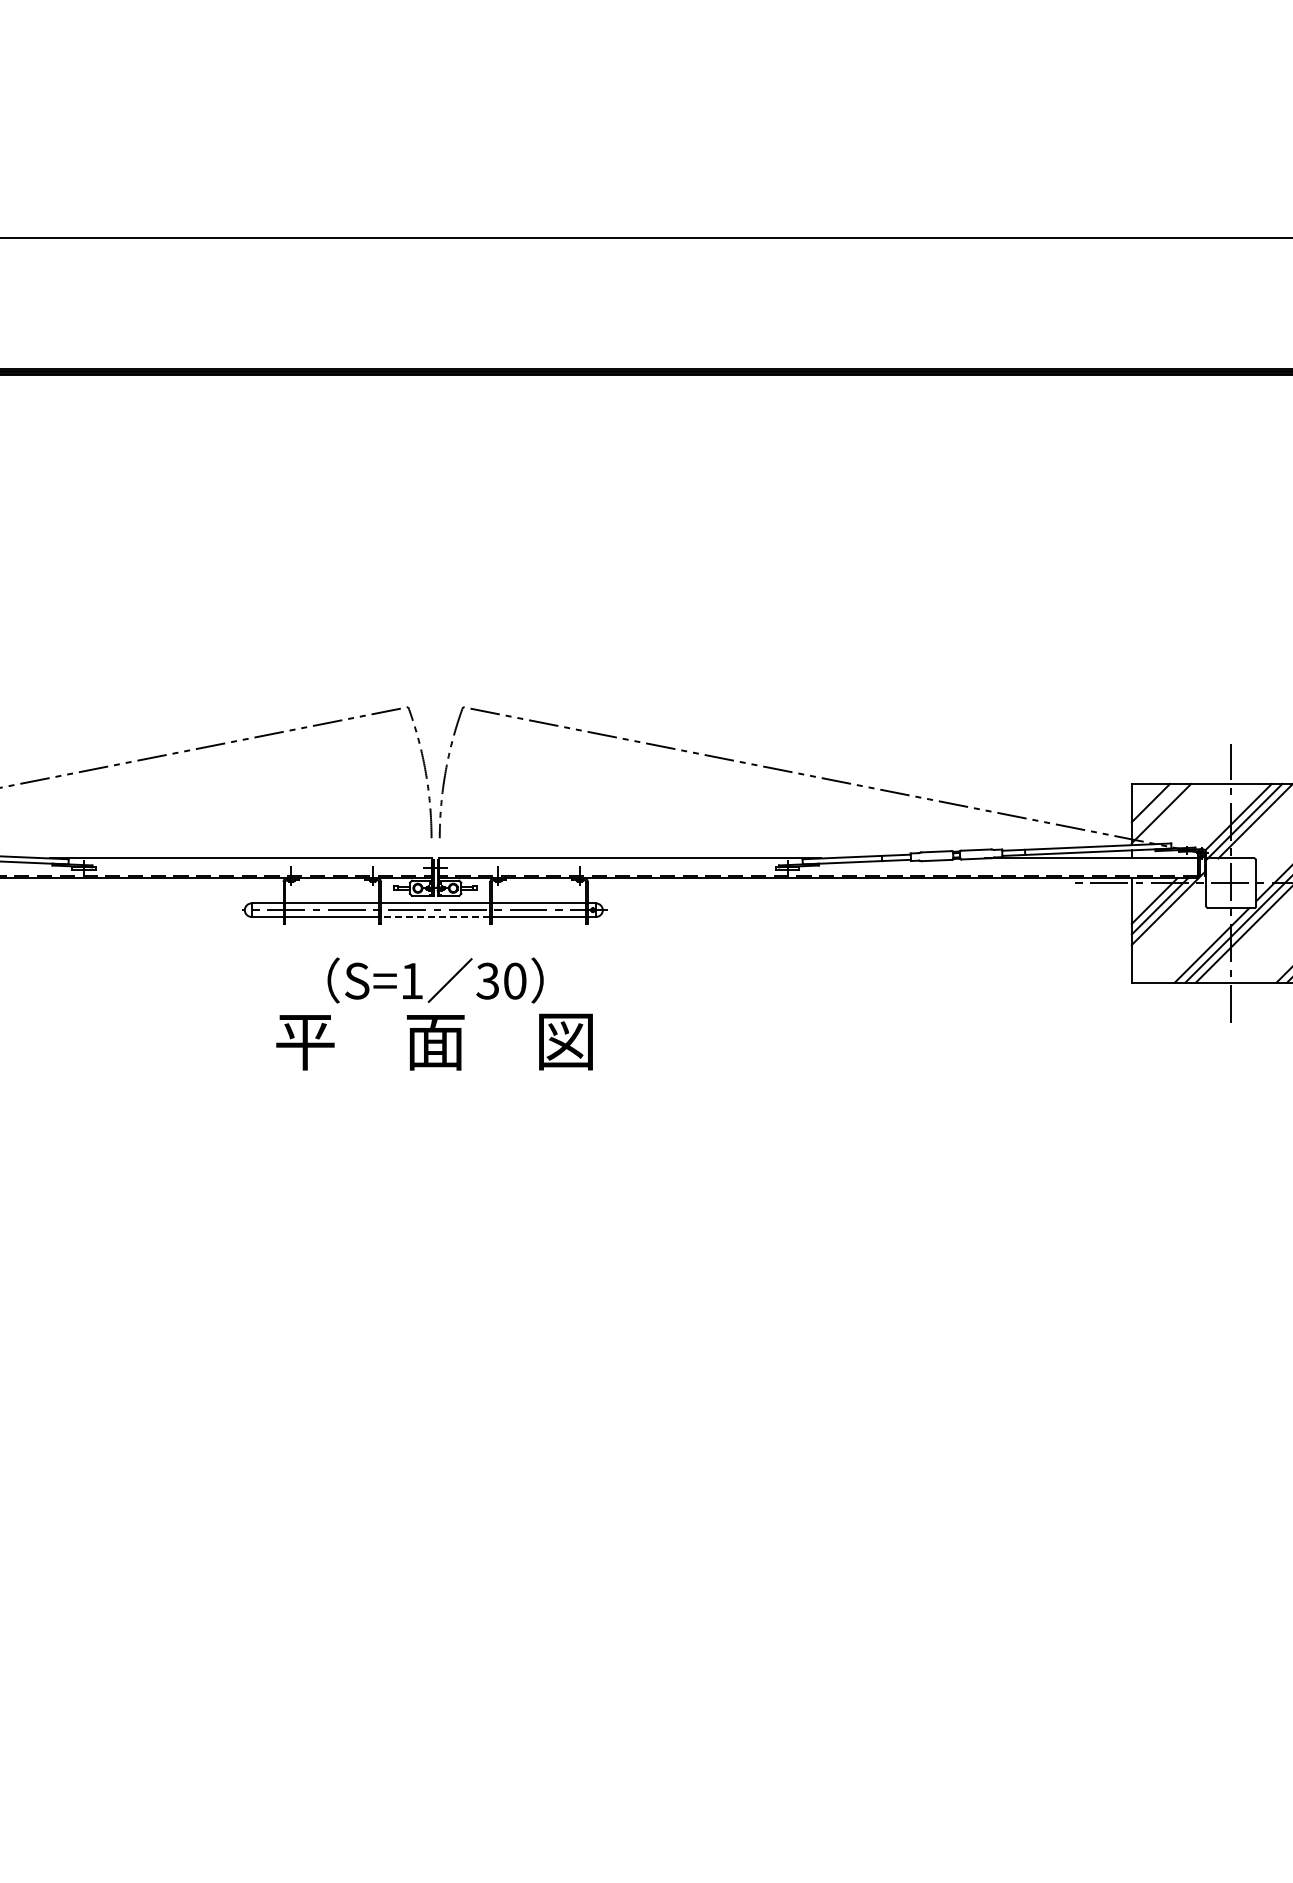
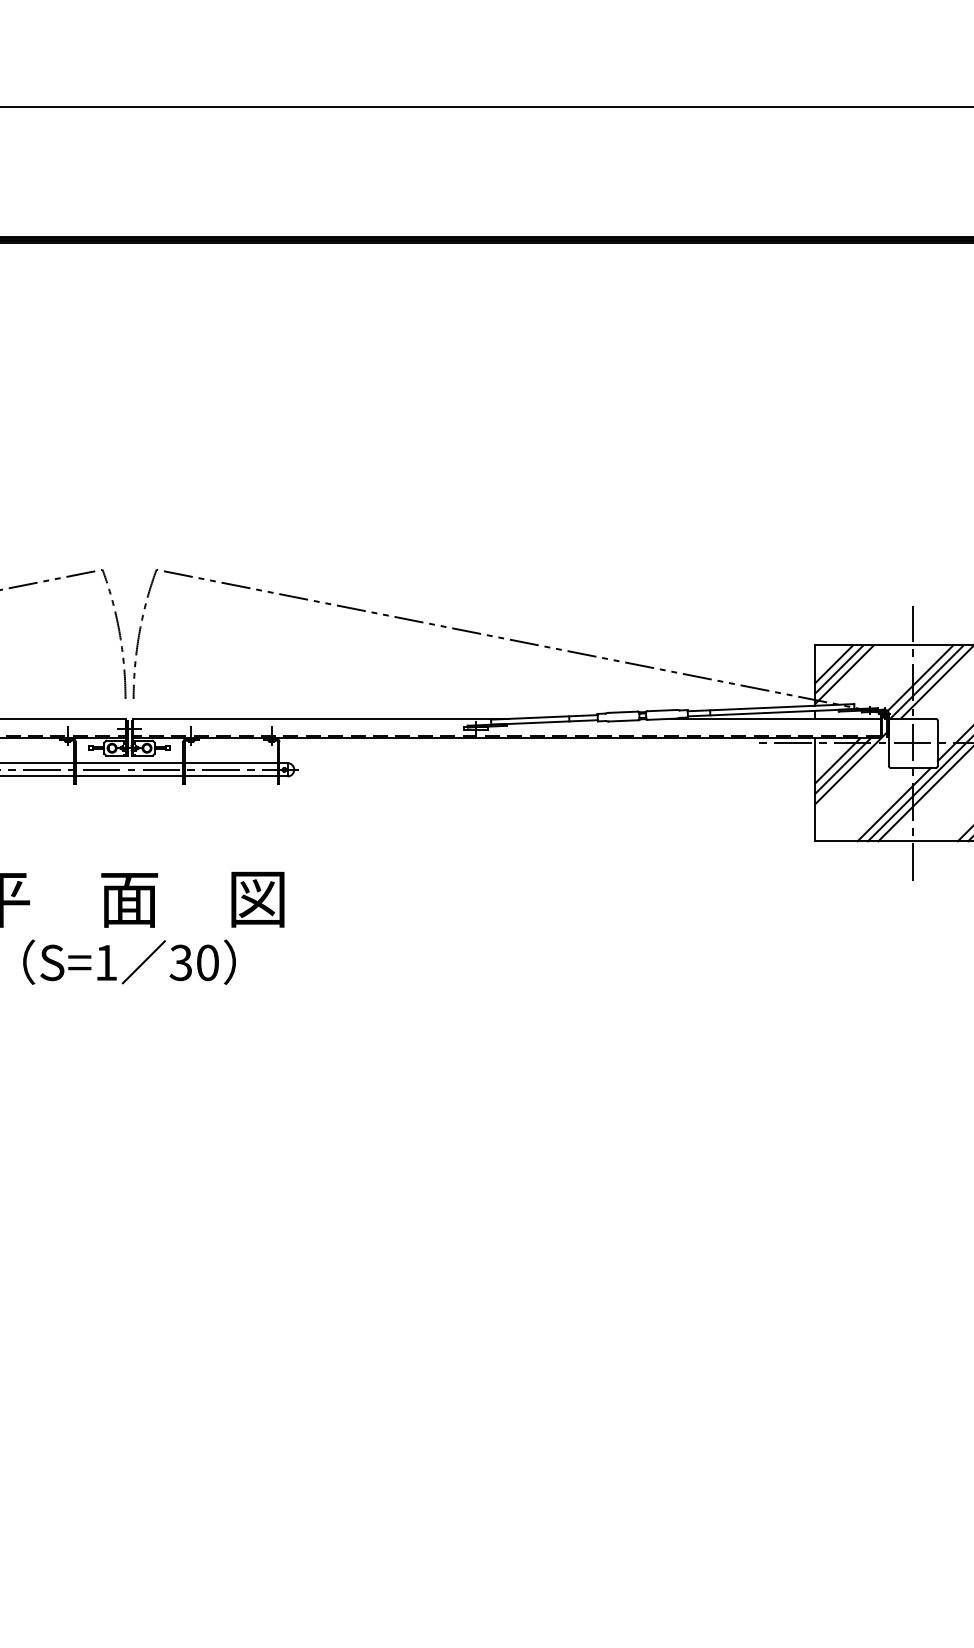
line: (1155, 807) -> (838, 668), added
line: (435, 916) -> (129, 776), dashed -> solid
text: (435, 980) -> (129, 962), moved

